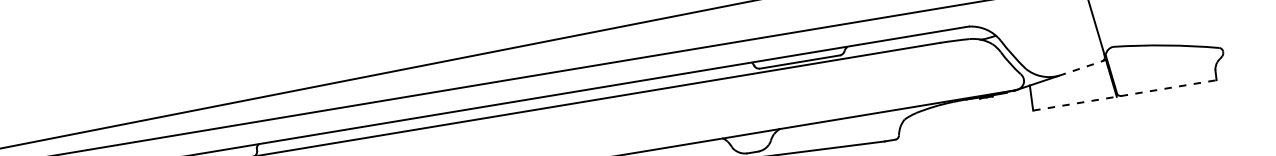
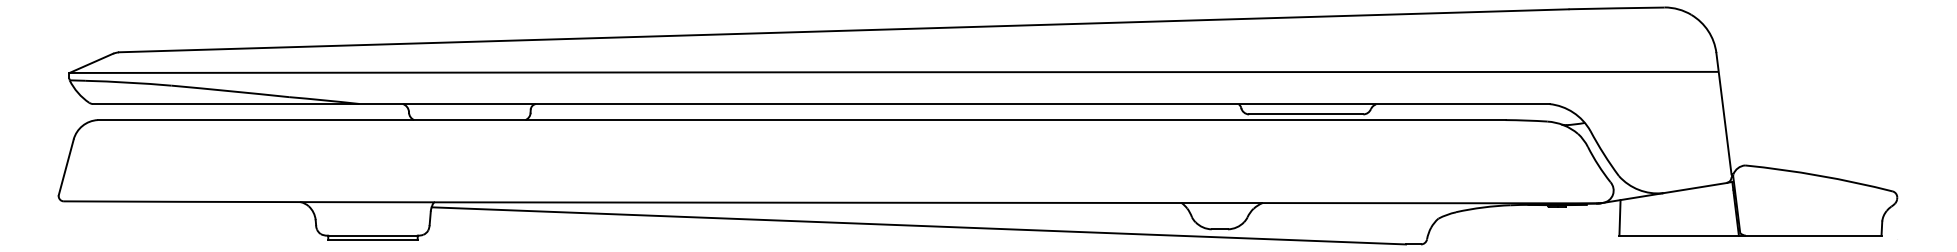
line: (1080, 68) -> (1695, 188), dashed -> solid
line: (1124, 95) -> (1750, 235), dashed -> solid

